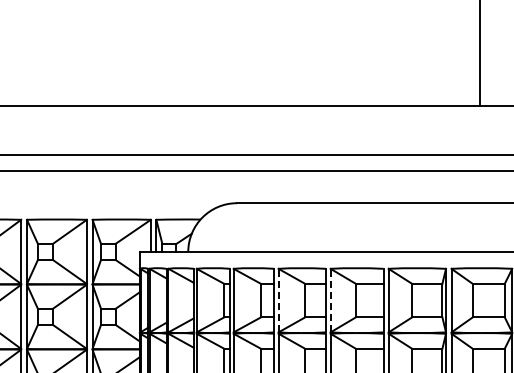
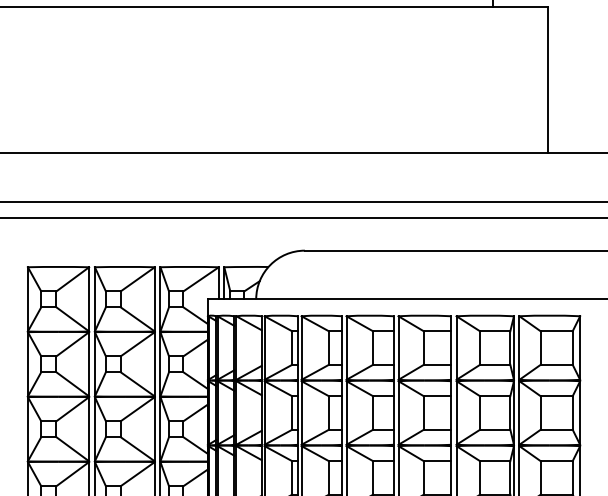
line: (278, 301) -> (346, 348), dashed -> solid
line: (330, 301) -> (398, 348), dashed -> solid

